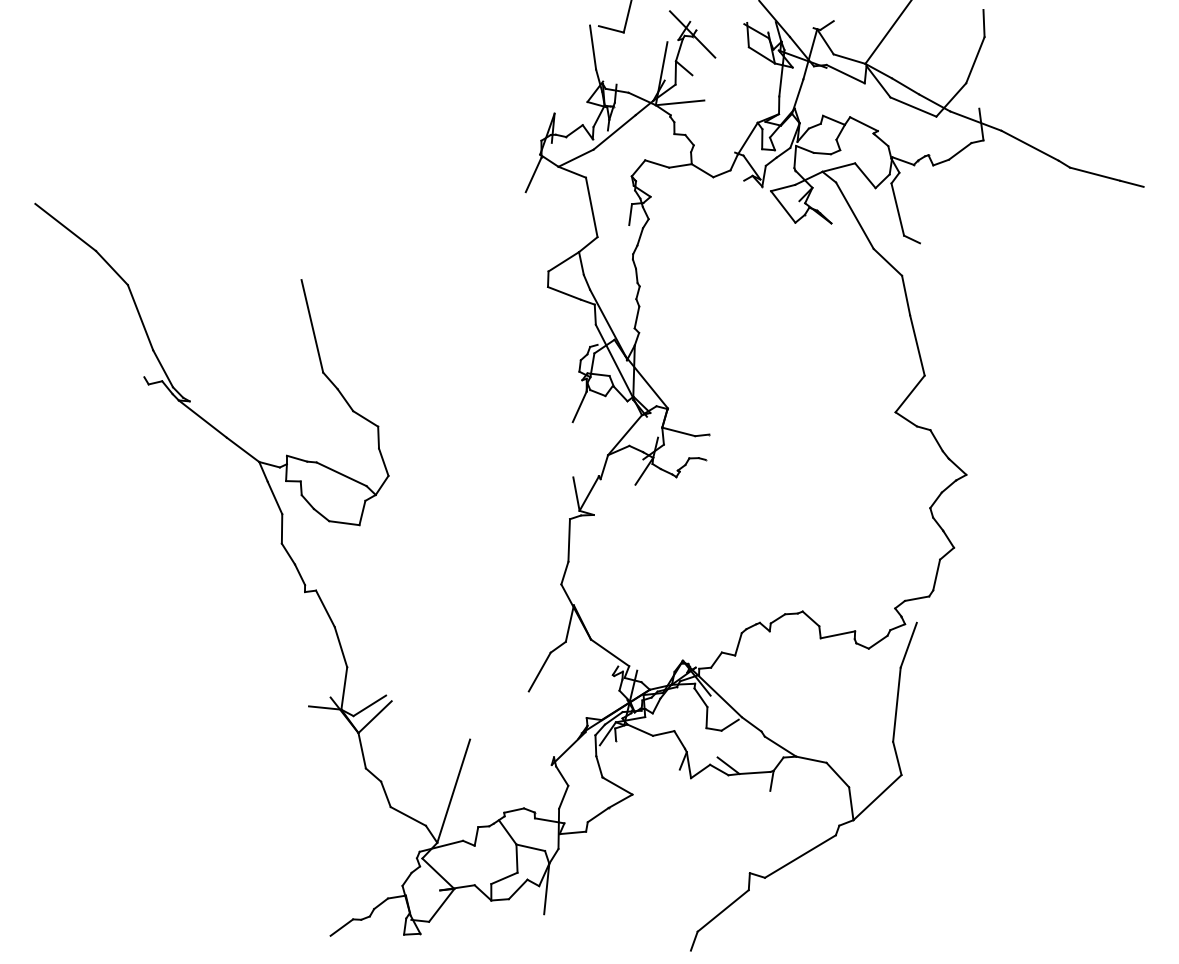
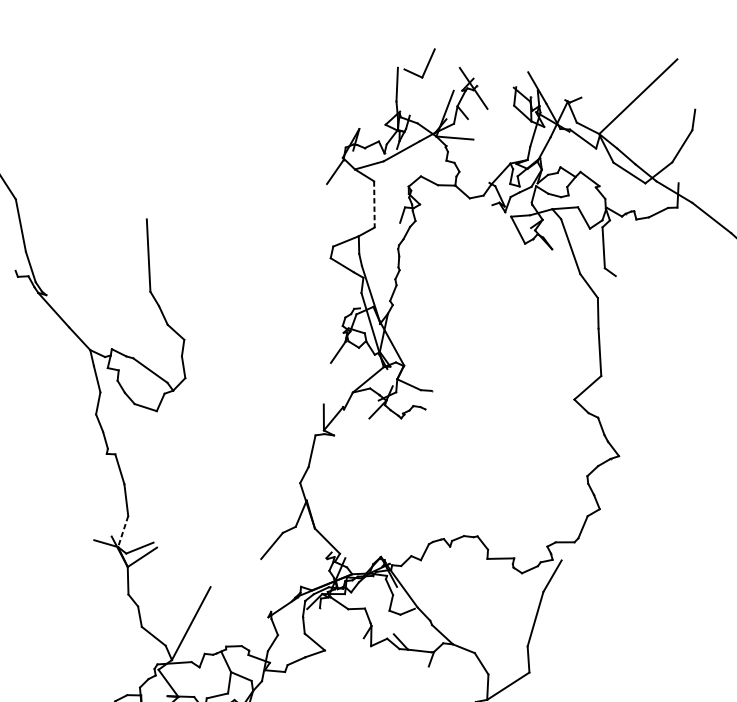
line: (591, 207) -> (374, 204), solid -> dashed
line: (344, 688) -> (123, 531), solid -> dashed

